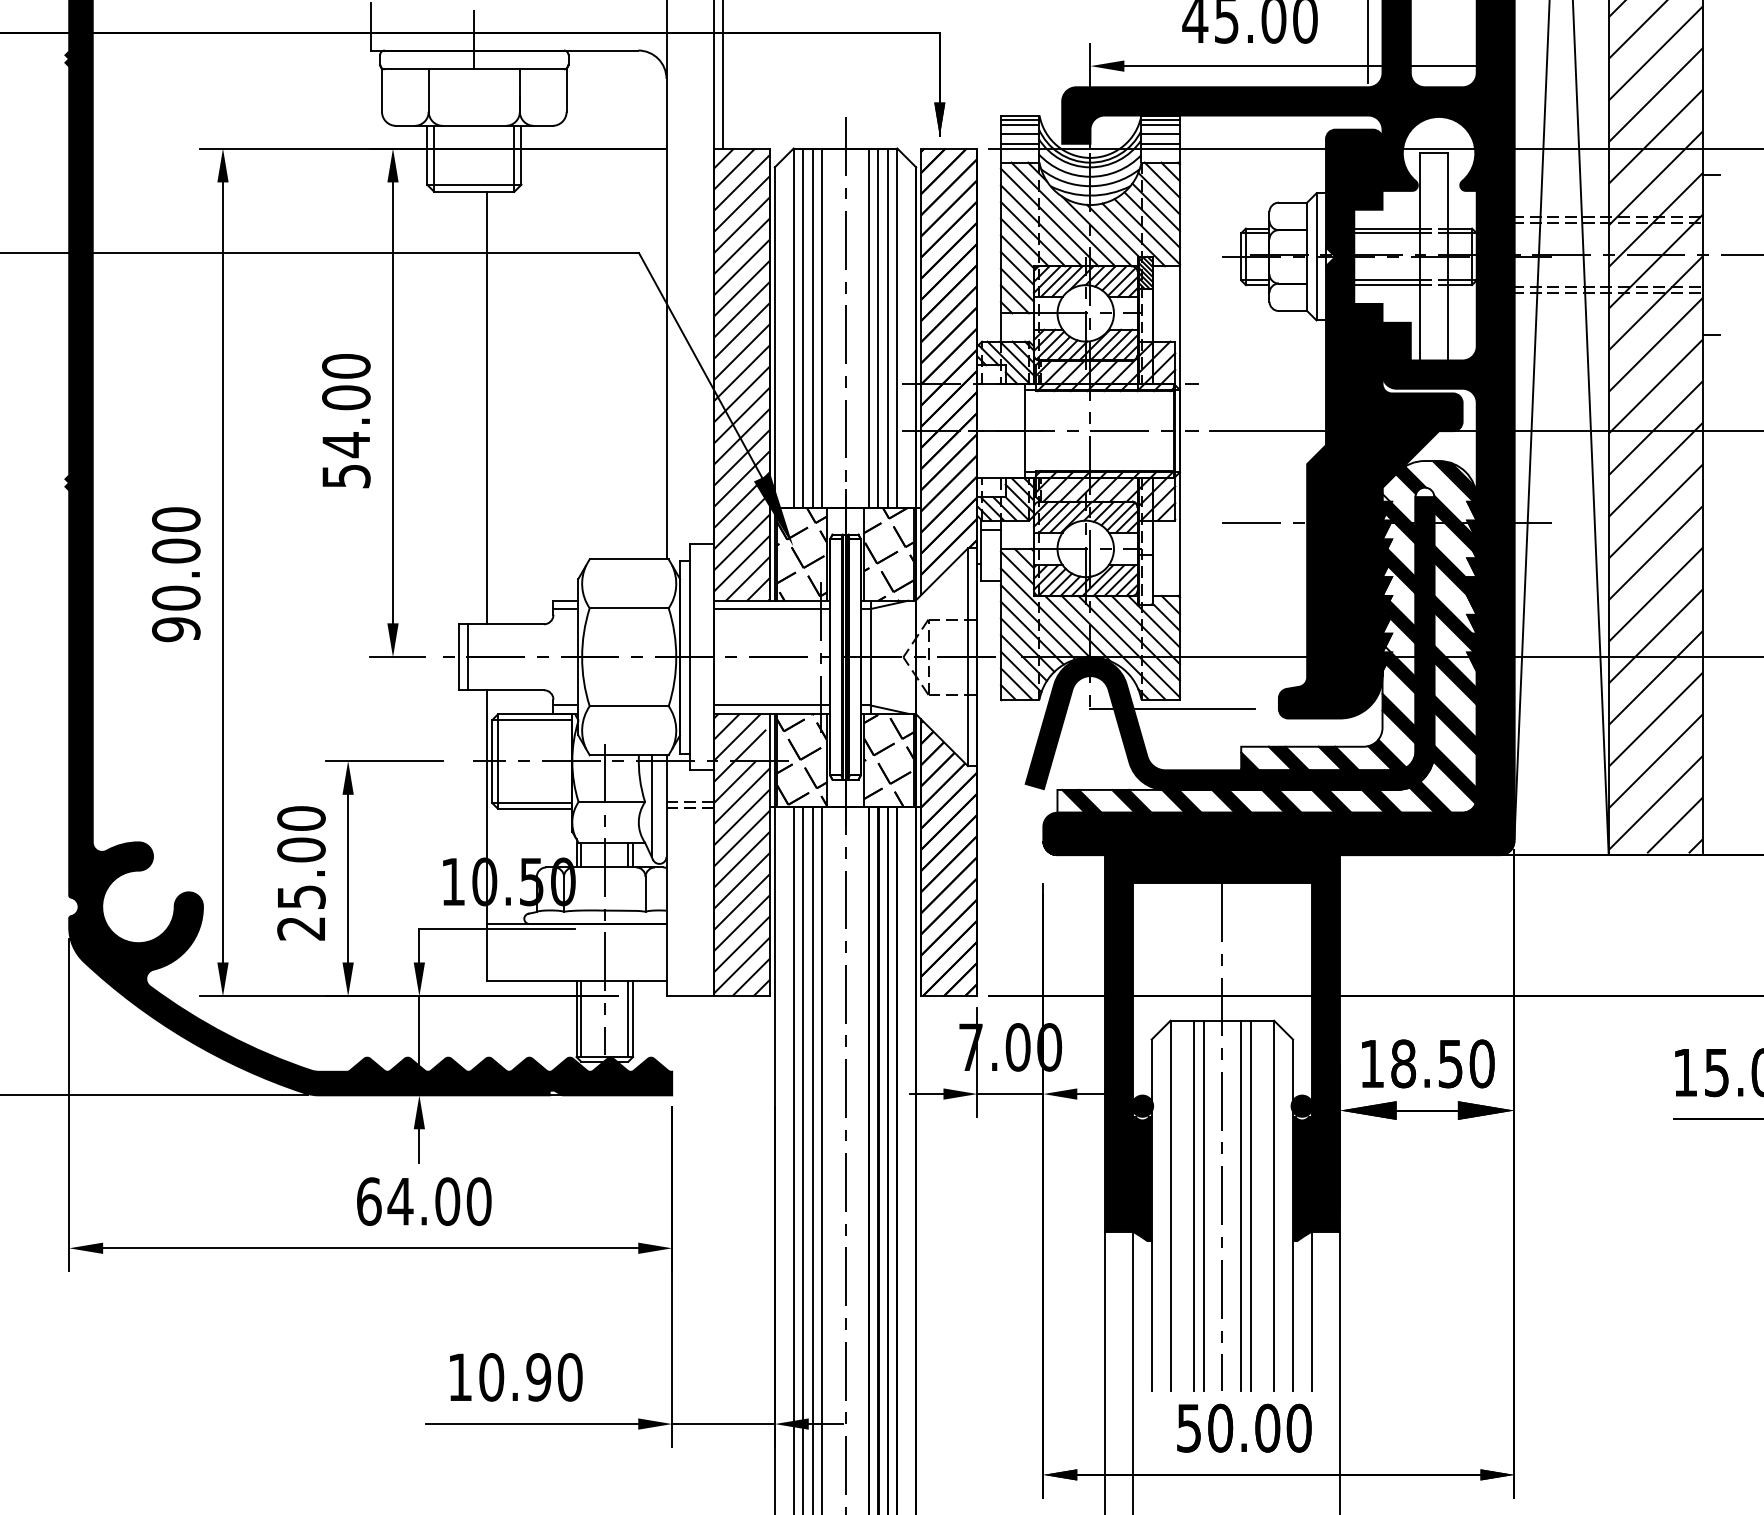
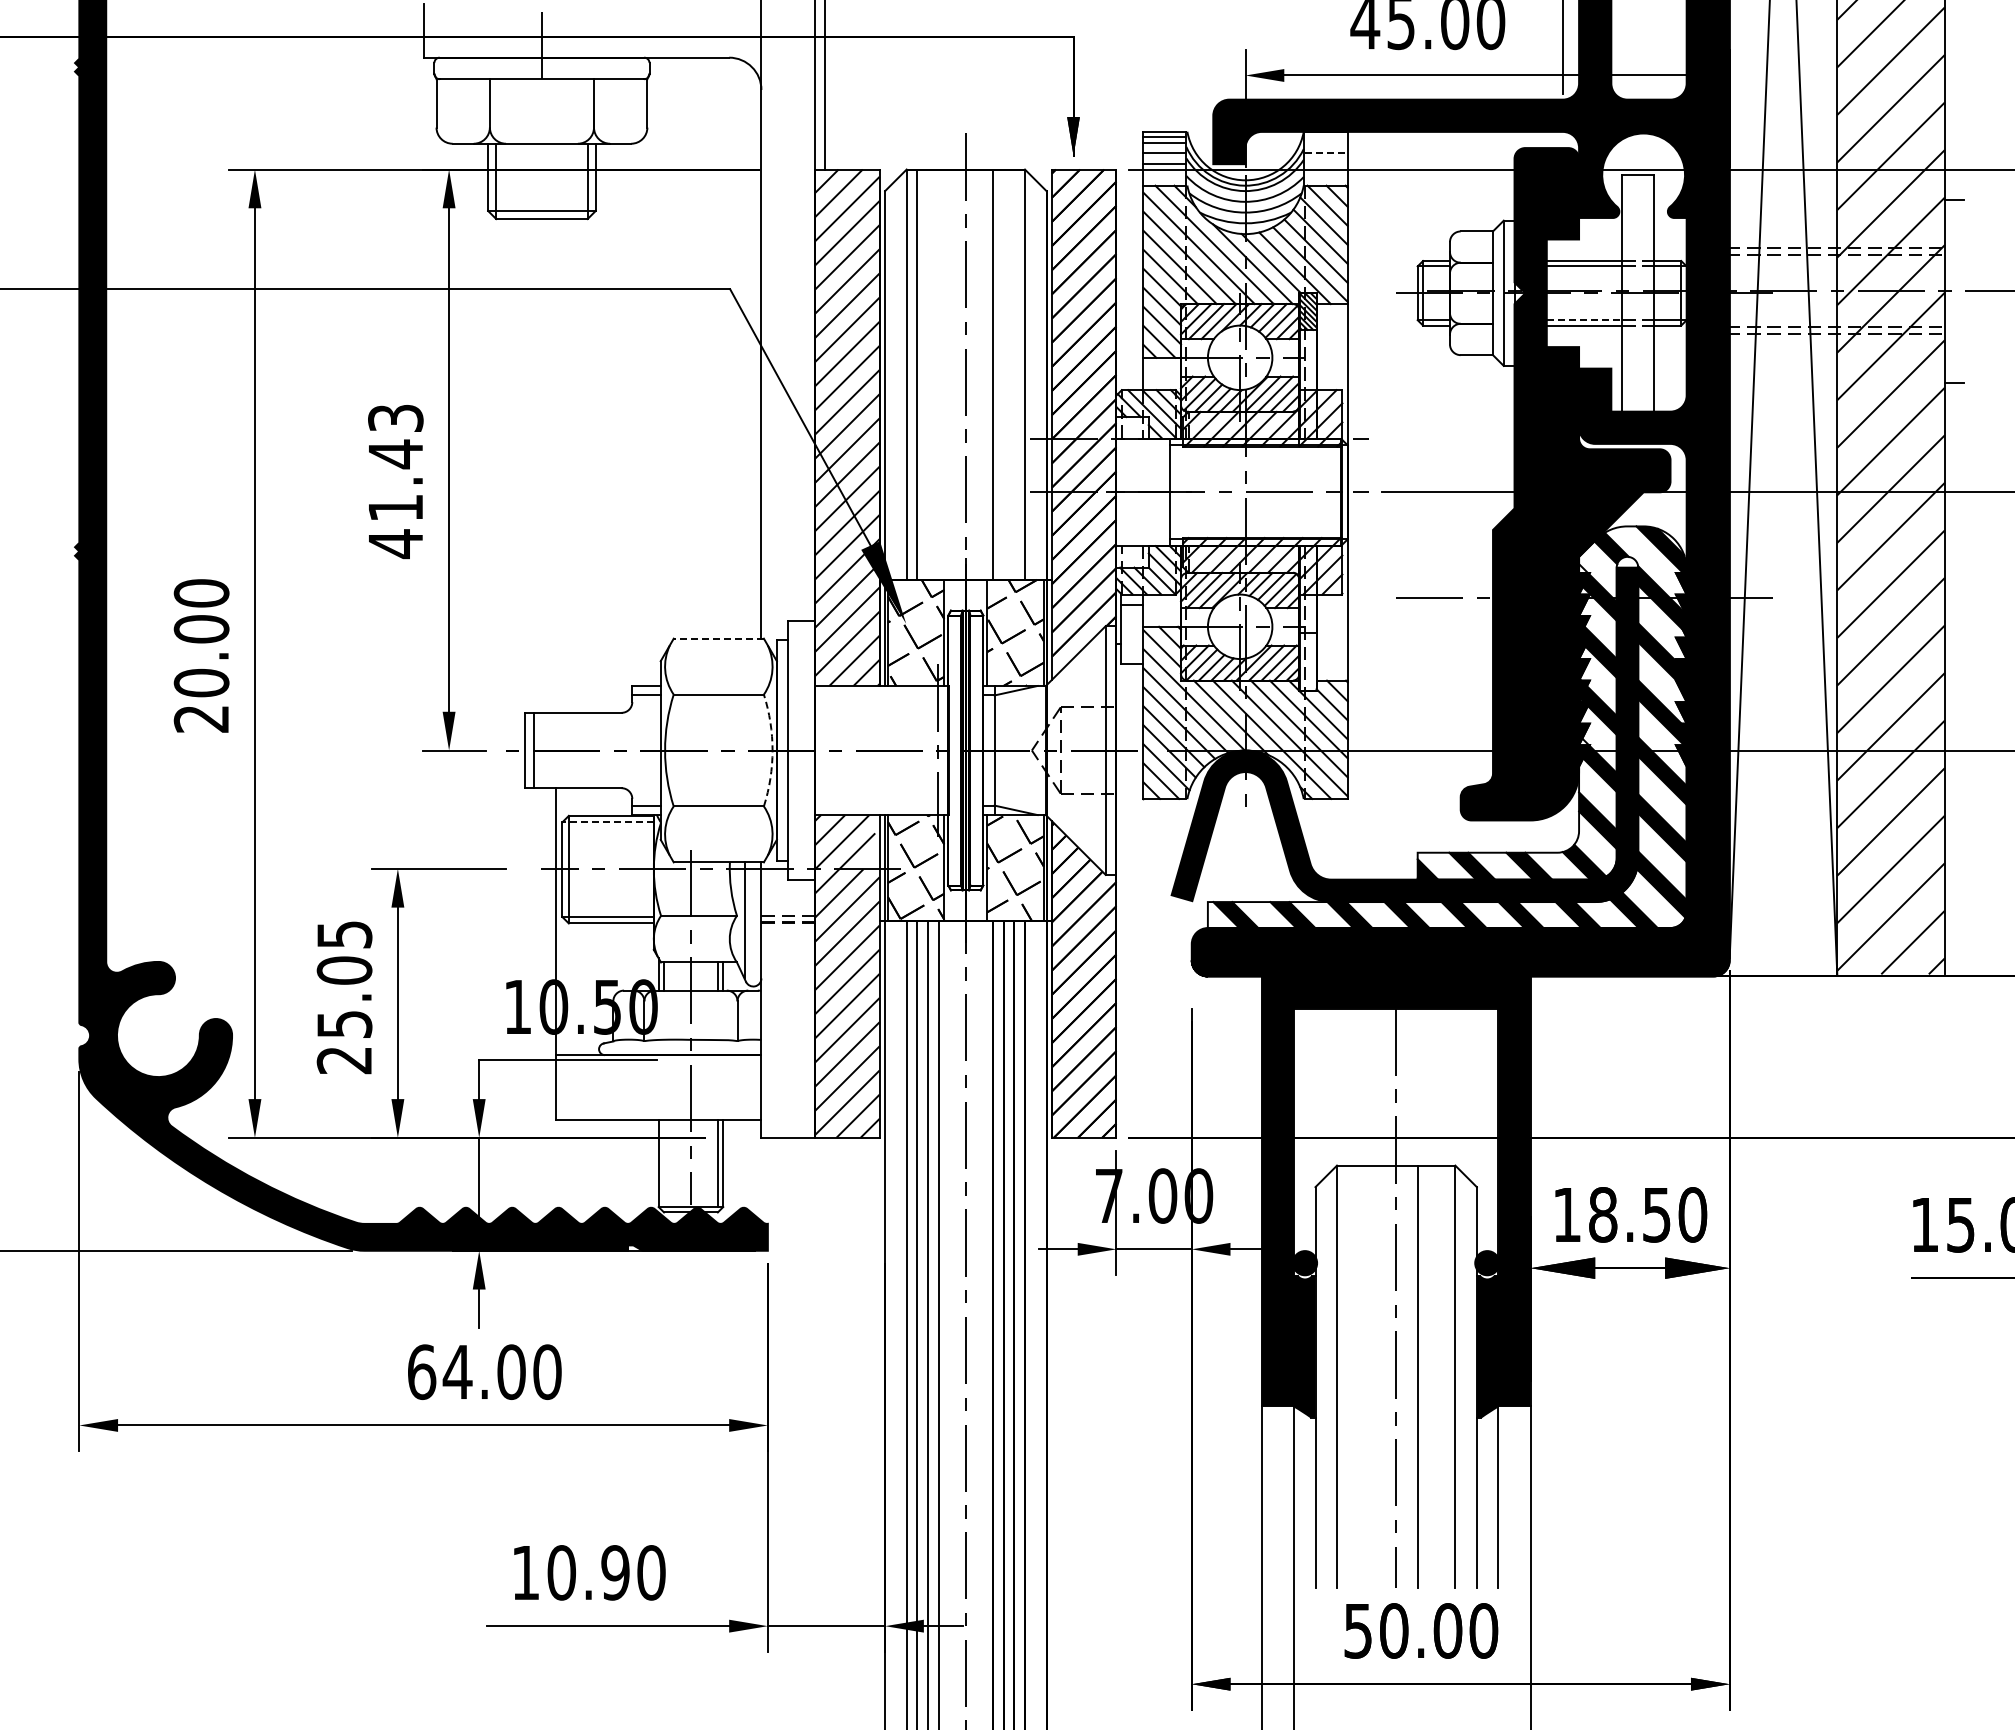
line: (1160, 120) -> (1325, 137), removed
line: (1160, 124) -> (1325, 142), removed
line: (1161, 134) -> (1326, 153), solid -> dashed
line: (1160, 144) -> (1325, 164), removed
line: (1387, 280) -> (1584, 320), solid -> dashed
line: (812, 327) -> (928, 374), removed
line: (821, 327) -> (938, 374), removed
line: (878, 327) -> (1003, 374), removed
line: (888, 327) -> (1014, 374), removed
line: (487, 407) -> (556, 465), removed
text: (346, 421) -> (395, 481), 54.00 -> 41.43
line: (628, 559) -> (718, 638), solid -> dashed
line: (771, 609) -> (881, 695), removed
text: (176, 630) -> (201, 719), 90.00 -> 20.00
arc: (676, 657) -> (772, 750), solid -> dashed
line: (771, 705) -> (881, 805), removed
line: (1172, 708) -> (1339, 809), removed
line: (532, 720) -> (608, 822), solid -> dashed
text: (301, 818) -> (344, 934), 25.00 -> 25.05
line: (581, 1018) -> (664, 1163), removed
line: (1193, 1205) -> (1363, 1376), removed
line: (1203, 1205) -> (1374, 1376), removed
line: (1250, 1205) -> (1428, 1376), removed

